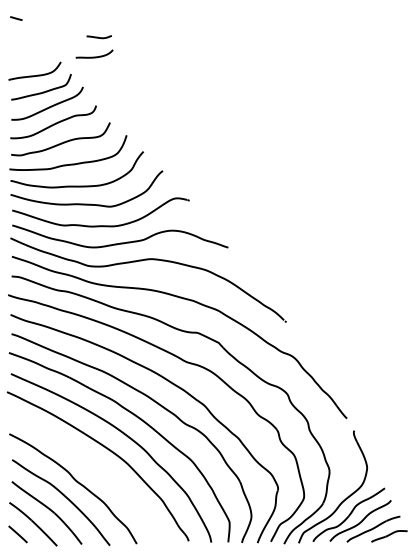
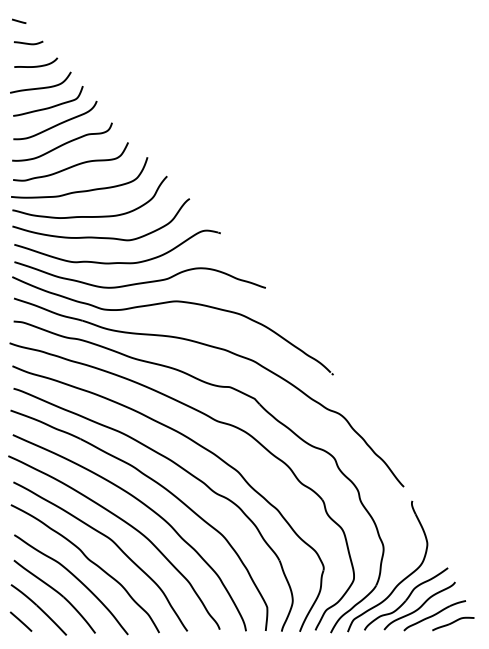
curve: (98, 36) -> (27, 42), moved
curve: (94, 56) -> (36, 65), moved
curve: (97, 467) -> (113, 543), added

